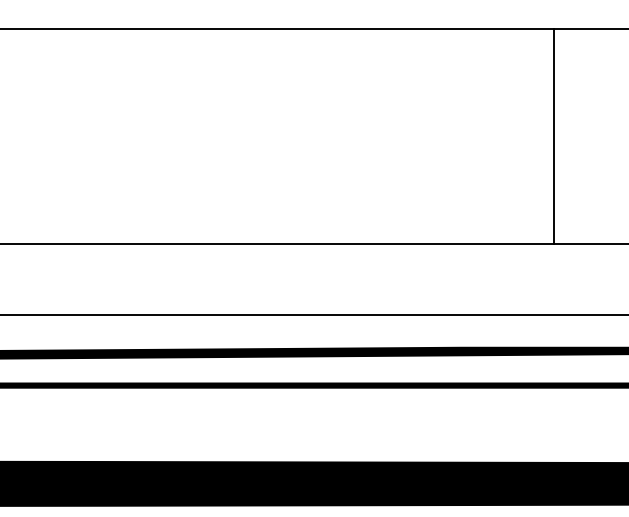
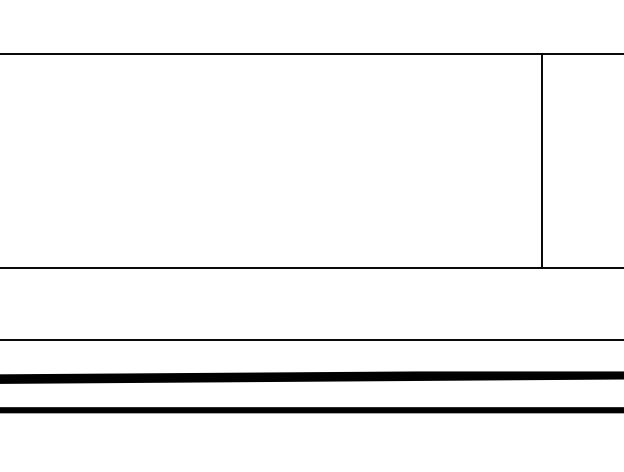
line: (554, 136) -> (541, 161), moved

